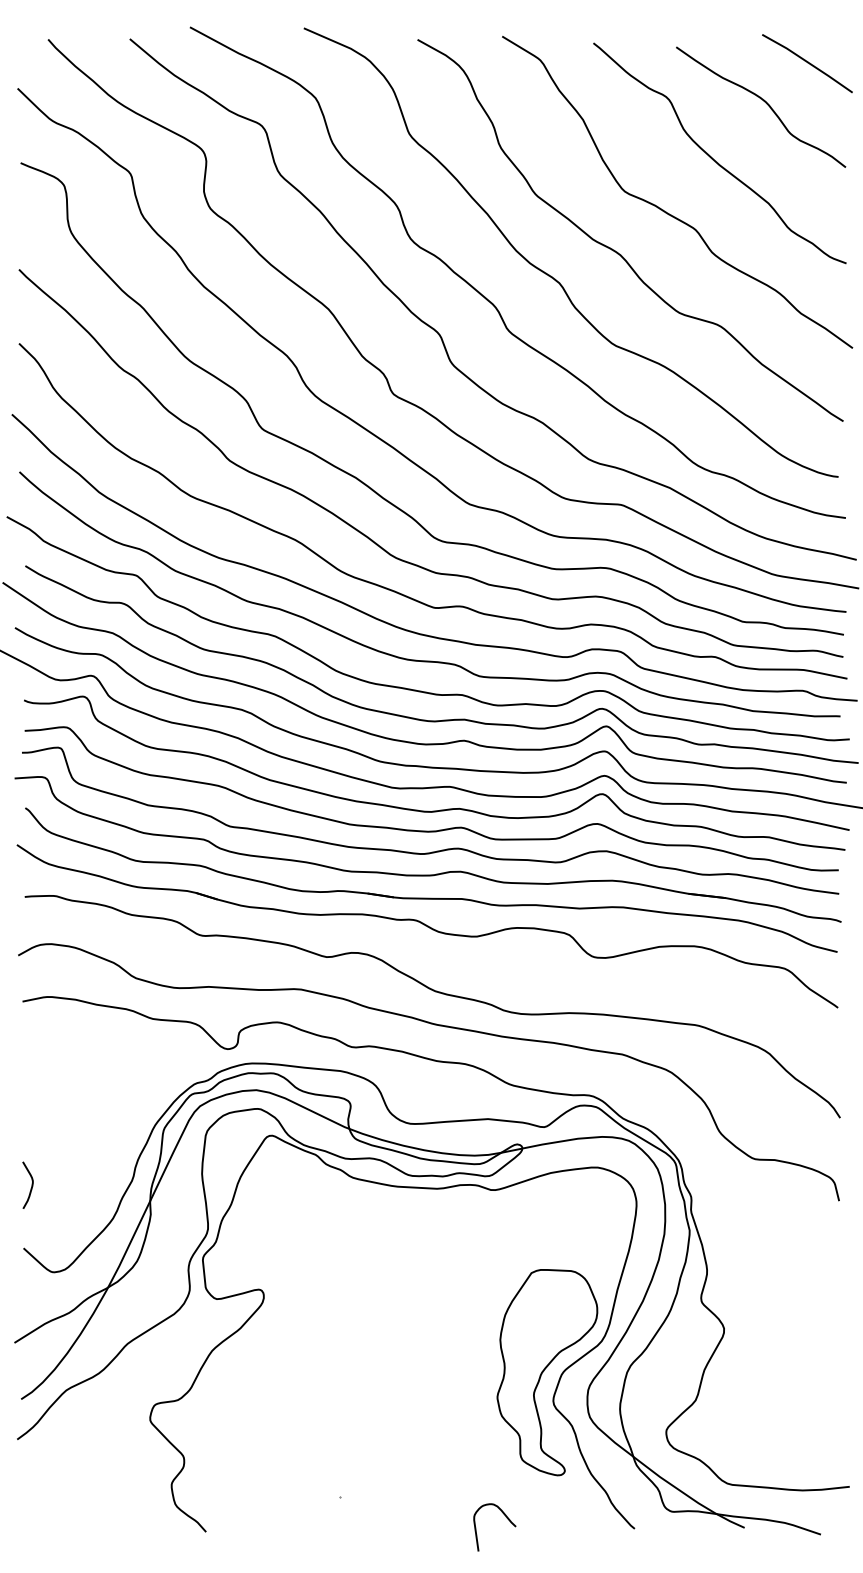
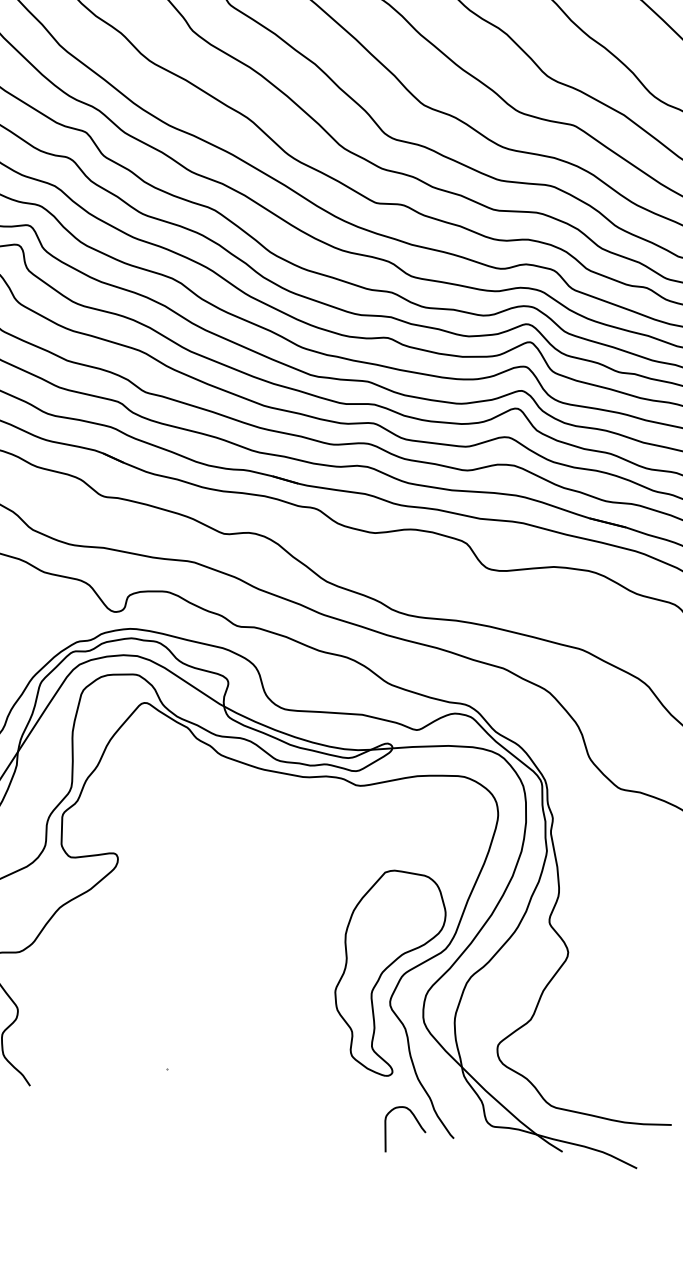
curve: (506, 1518) -> (417, 1123), moved

